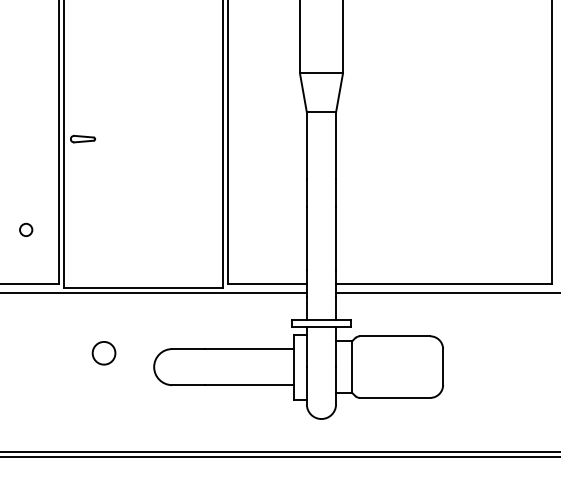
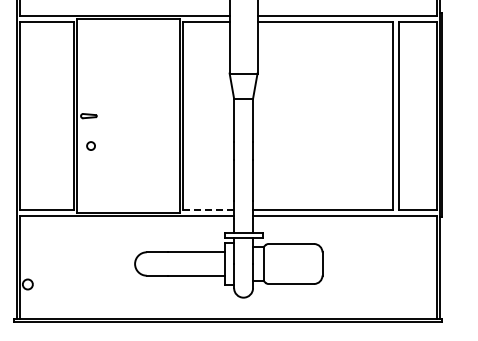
circle: (25, 229) -> (90, 145), moved
line: (267, 283) -> (208, 209), solid -> dashed
circle: (103, 352) -> (102, 254), removed

